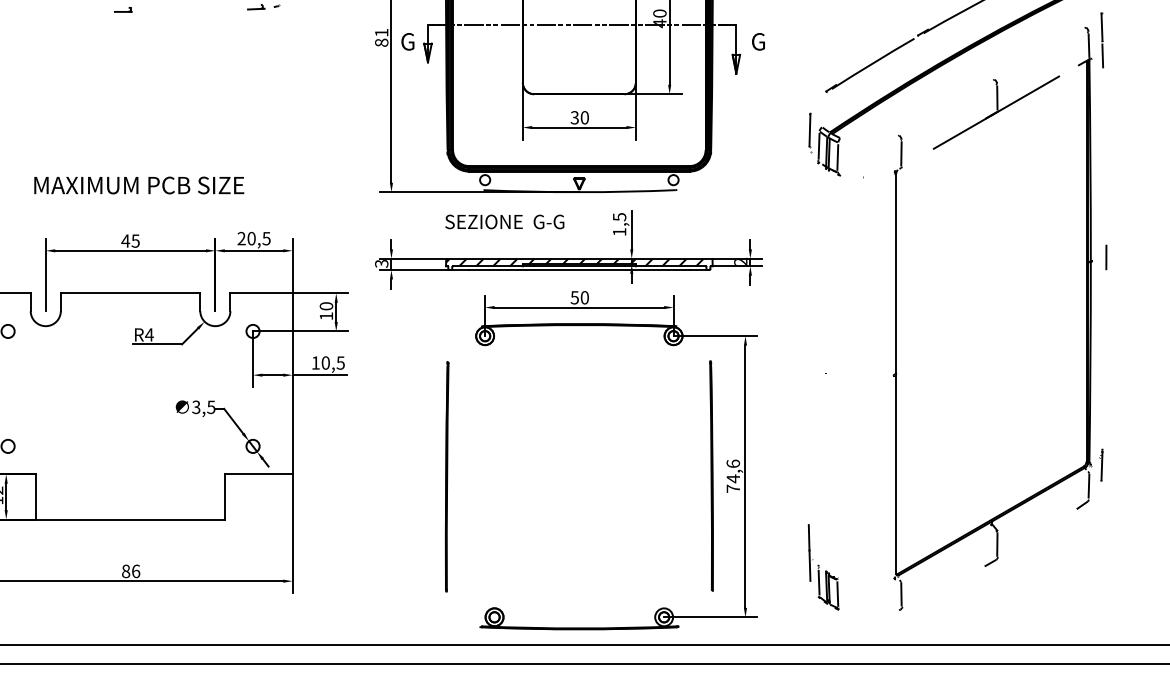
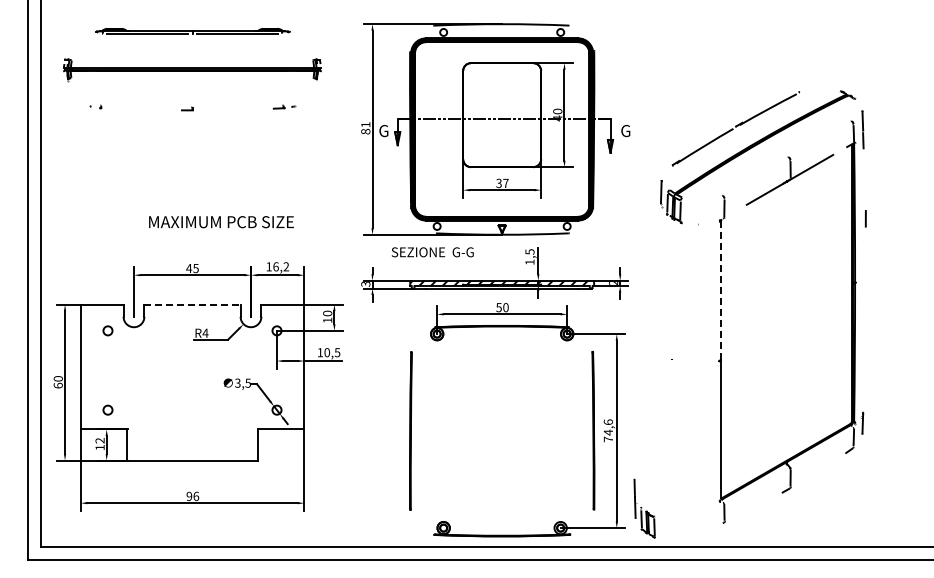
text: (584, 116) -> (505, 182), 30 -> 37
text: (139, 186) -> (221, 222), moved
text: (504, 222) -> (432, 252), moved
text: (253, 238) -> (277, 266), 20,5 -> 16,2
line: (1105, 257) -> (865, 218), moved
line: (895, 272) -> (720, 290), solid -> dashed
line: (132, 293) -> (193, 304), solid -> dashed
part: (823, 567) -> (644, 508), moved
text: (126, 571) -> (189, 496), 86 -> 96

